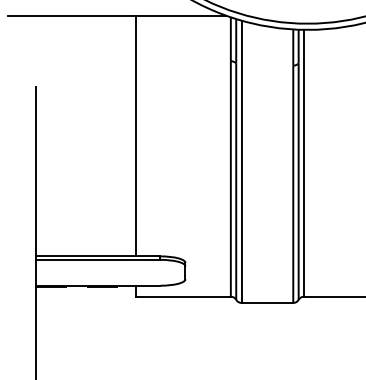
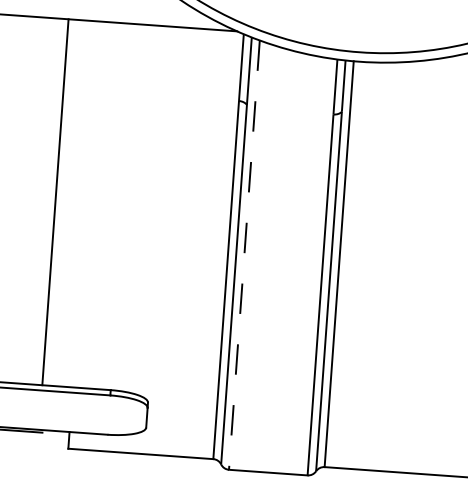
line: (135, 135) -> (55, 201), moved
line: (241, 162) -> (244, 256), solid -> dashed

